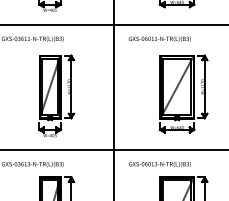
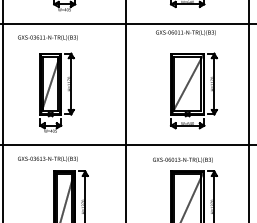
text: (159, 38) -> (185, 32), moved
part: (56, 95) -> (56, 92), moved
text: (159, 163) -> (182, 159), moved

